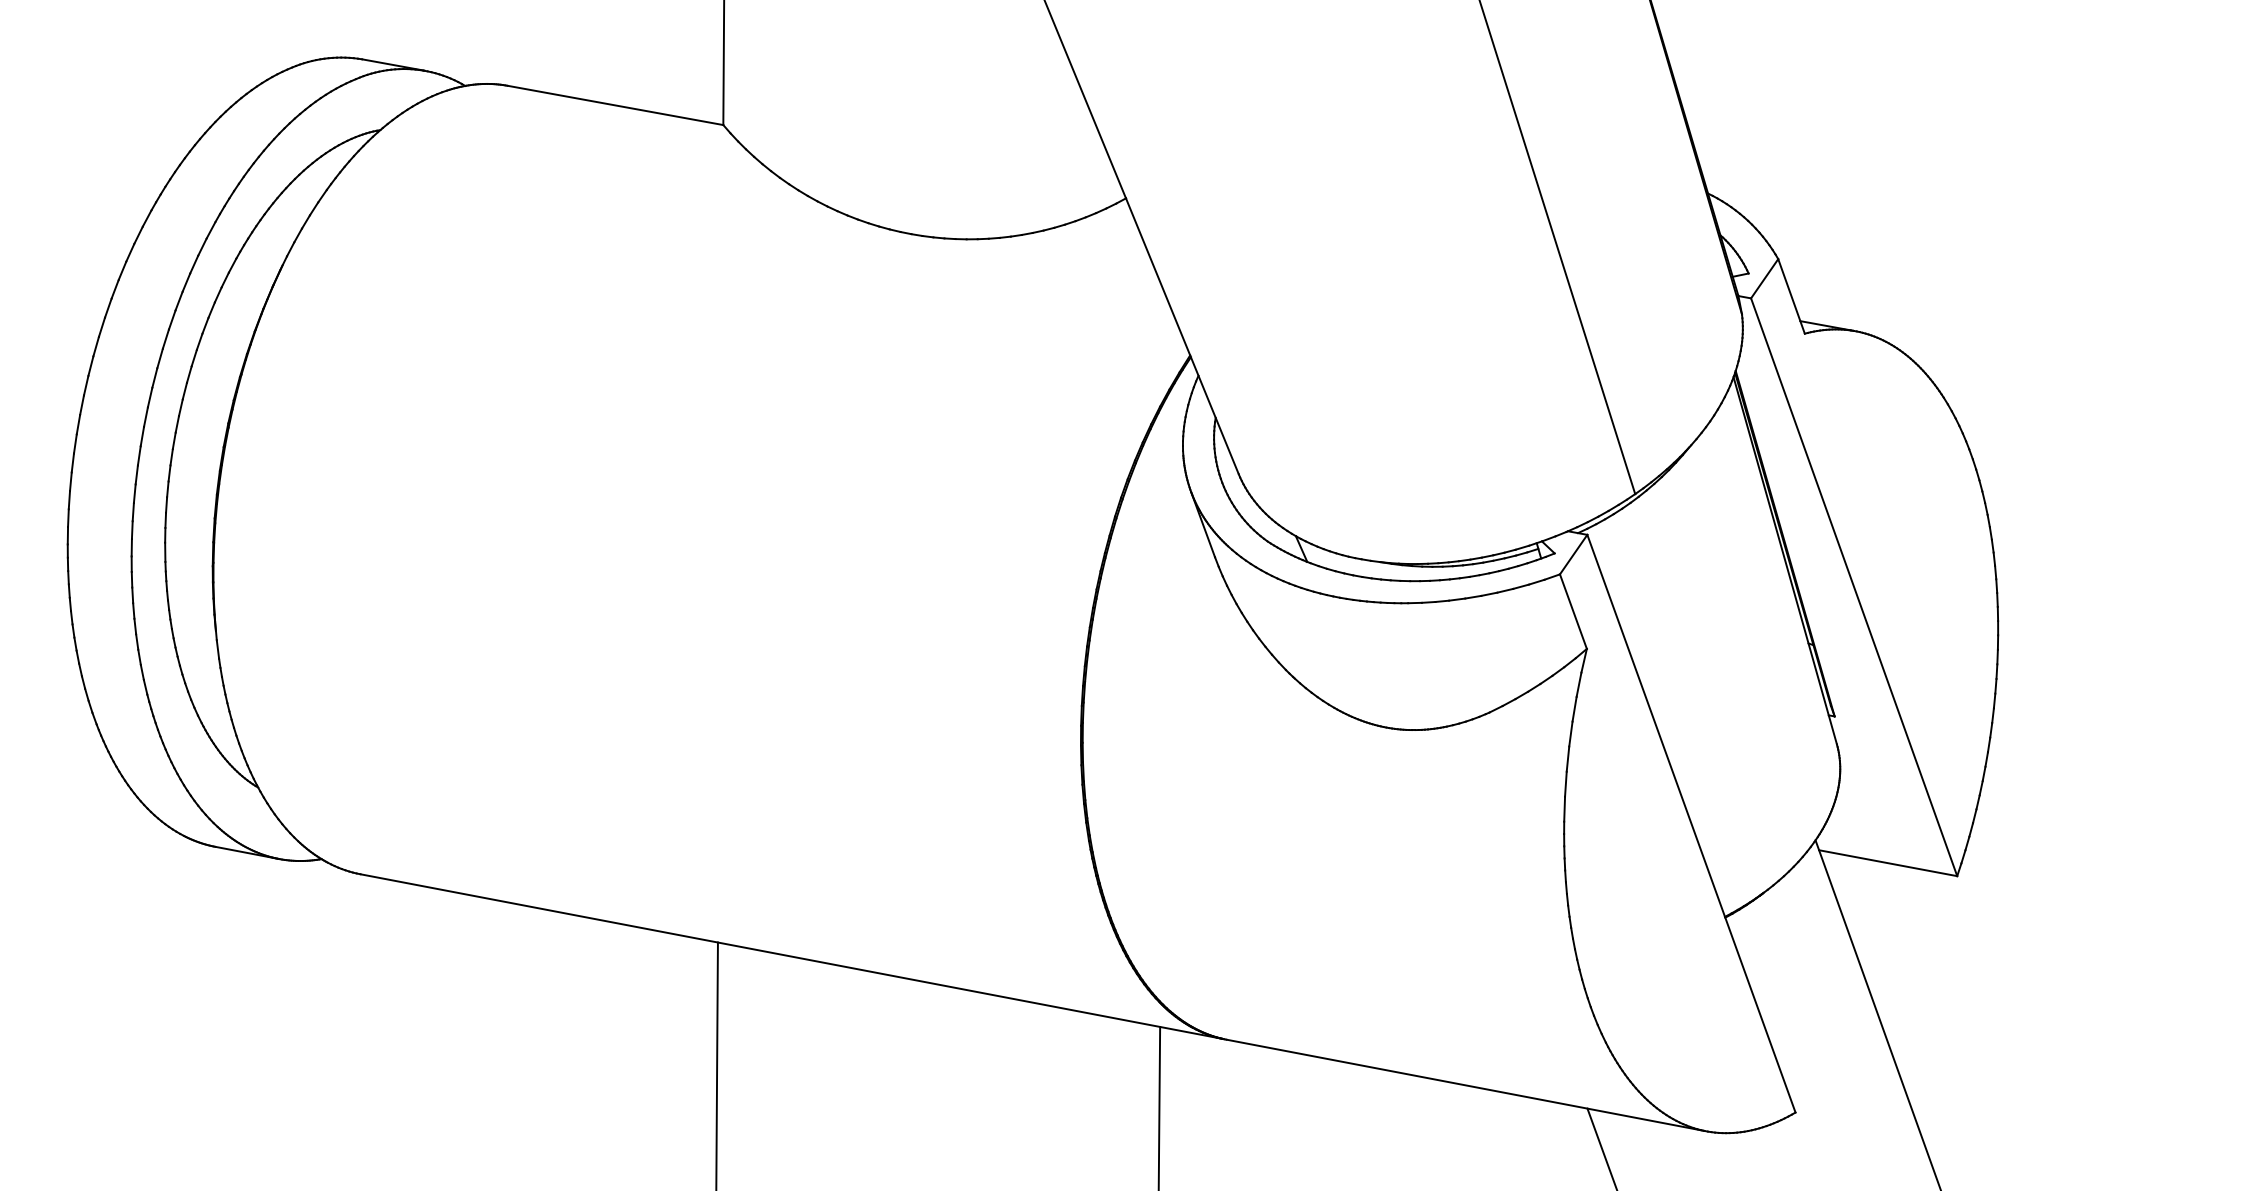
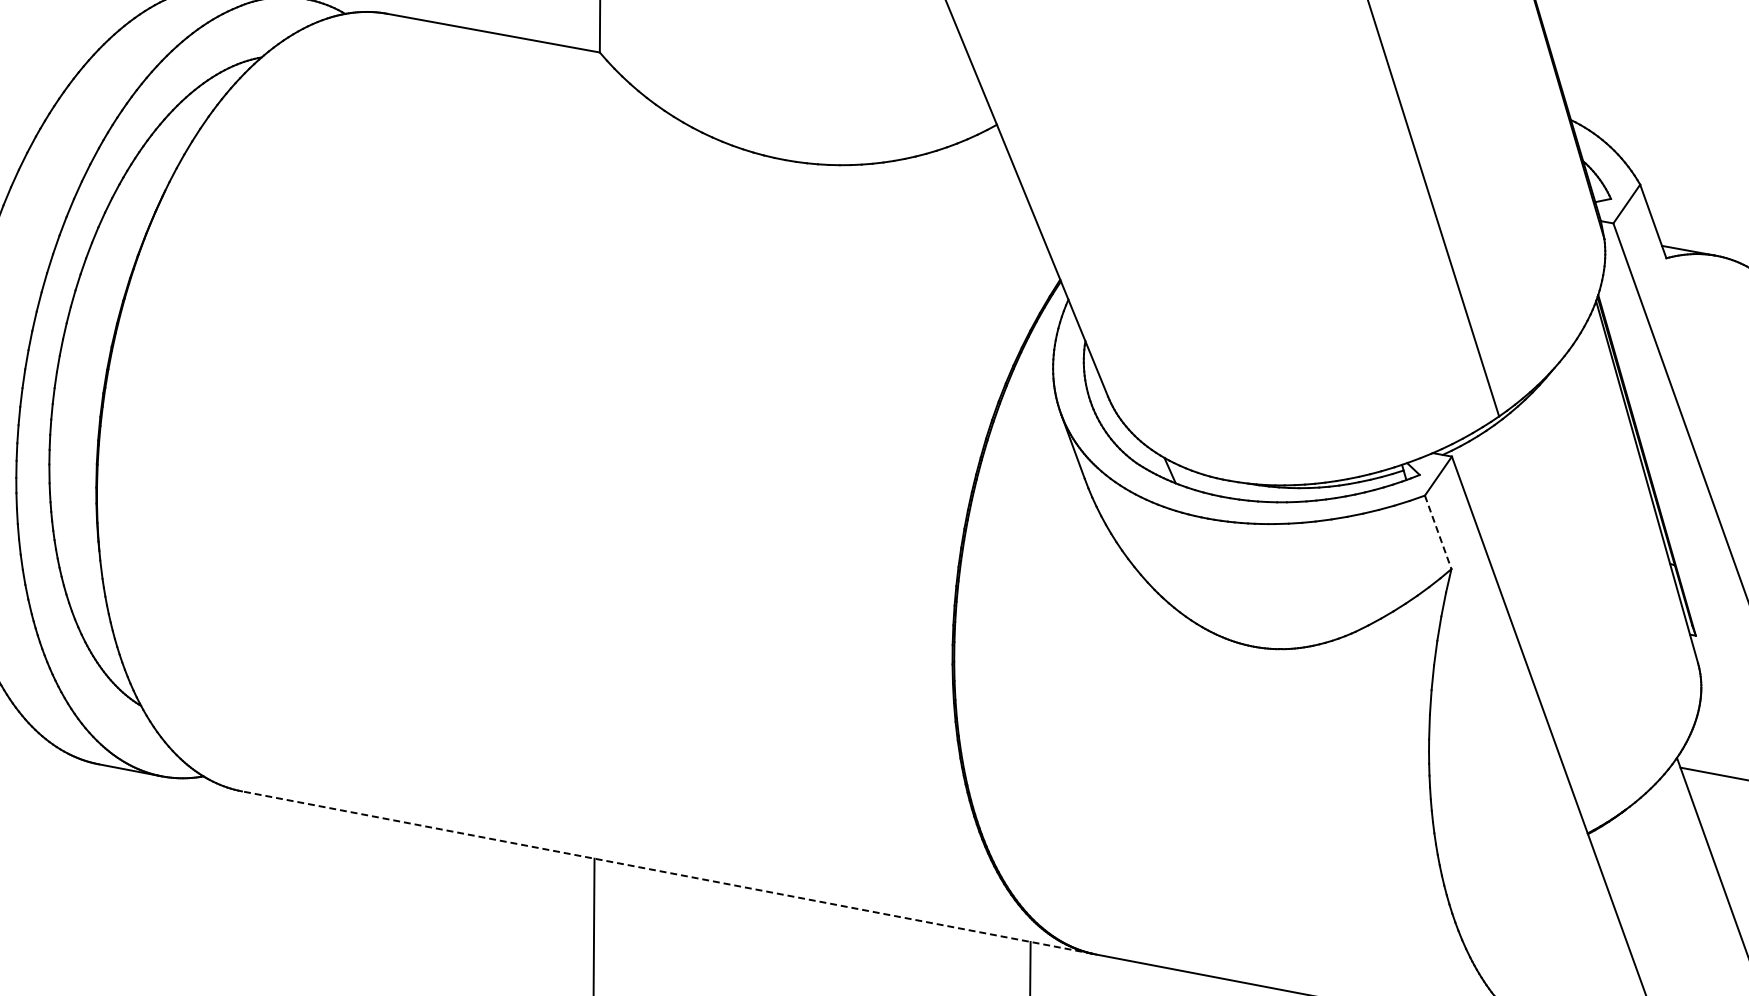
line: (1573, 611) -> (1438, 532), solid -> dashed
line: (791, 956) -> (667, 872), solid -> dashed

